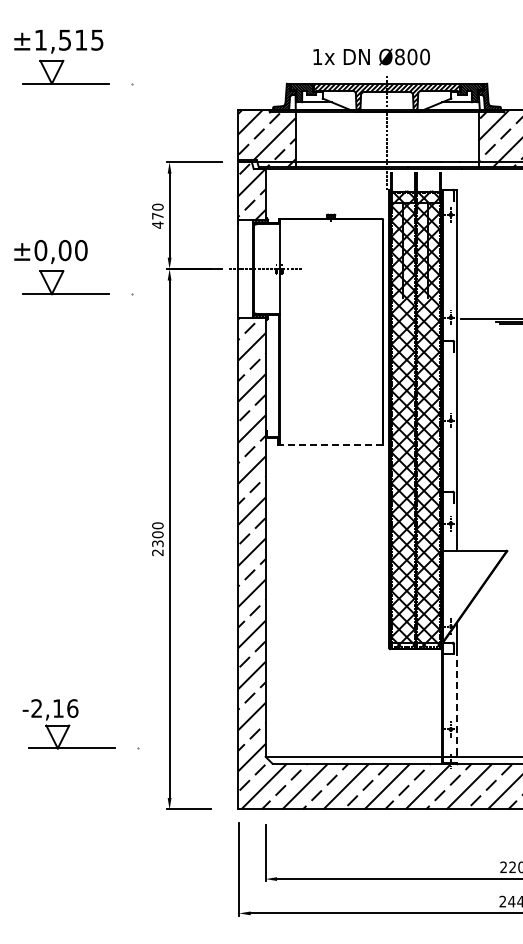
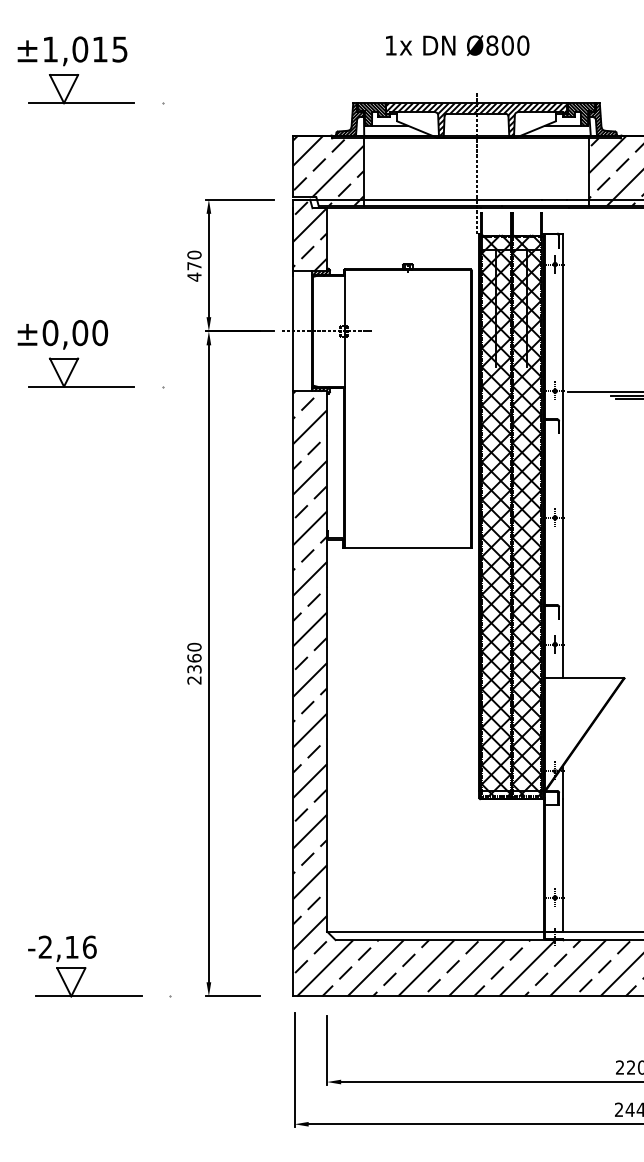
text: (64, 39) -> (79, 48), ±1,515 -> ±1,015
text: (371, 56) -> (457, 44), moved
part: (78, 260) -> (96, 345), moved
line: (331, 445) -> (408, 548), dashed -> solid
text: (157, 534) -> (193, 657), 2300 -> 2360
line: (456, 703) -> (562, 865), dashed -> solid
part: (75, 717) -> (93, 958), moved

